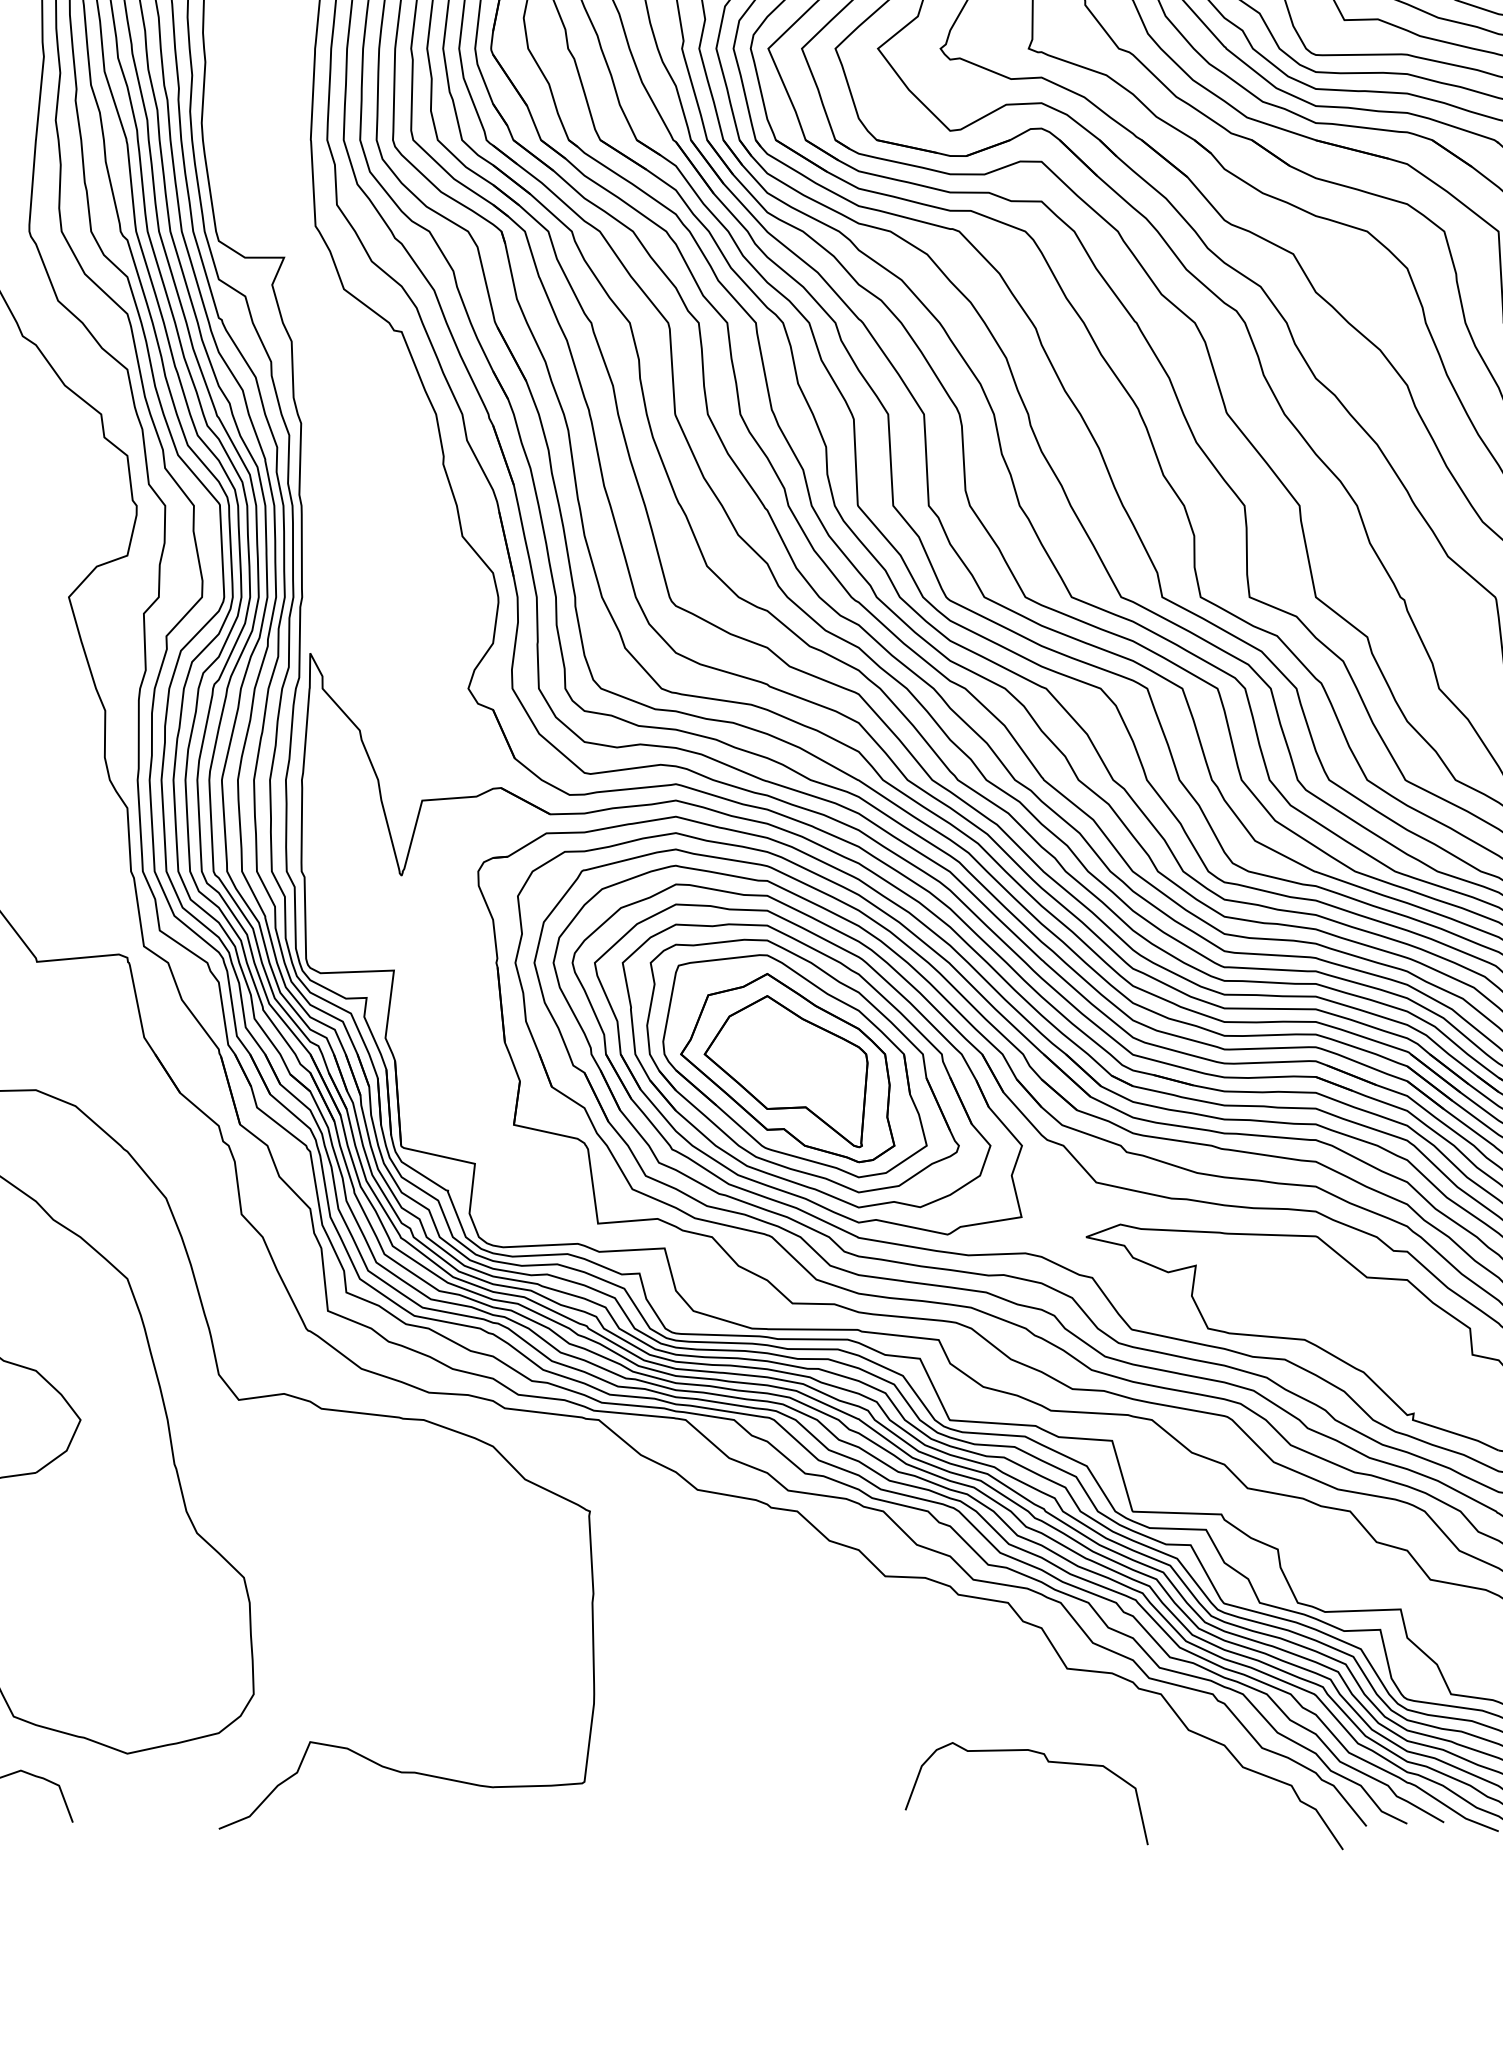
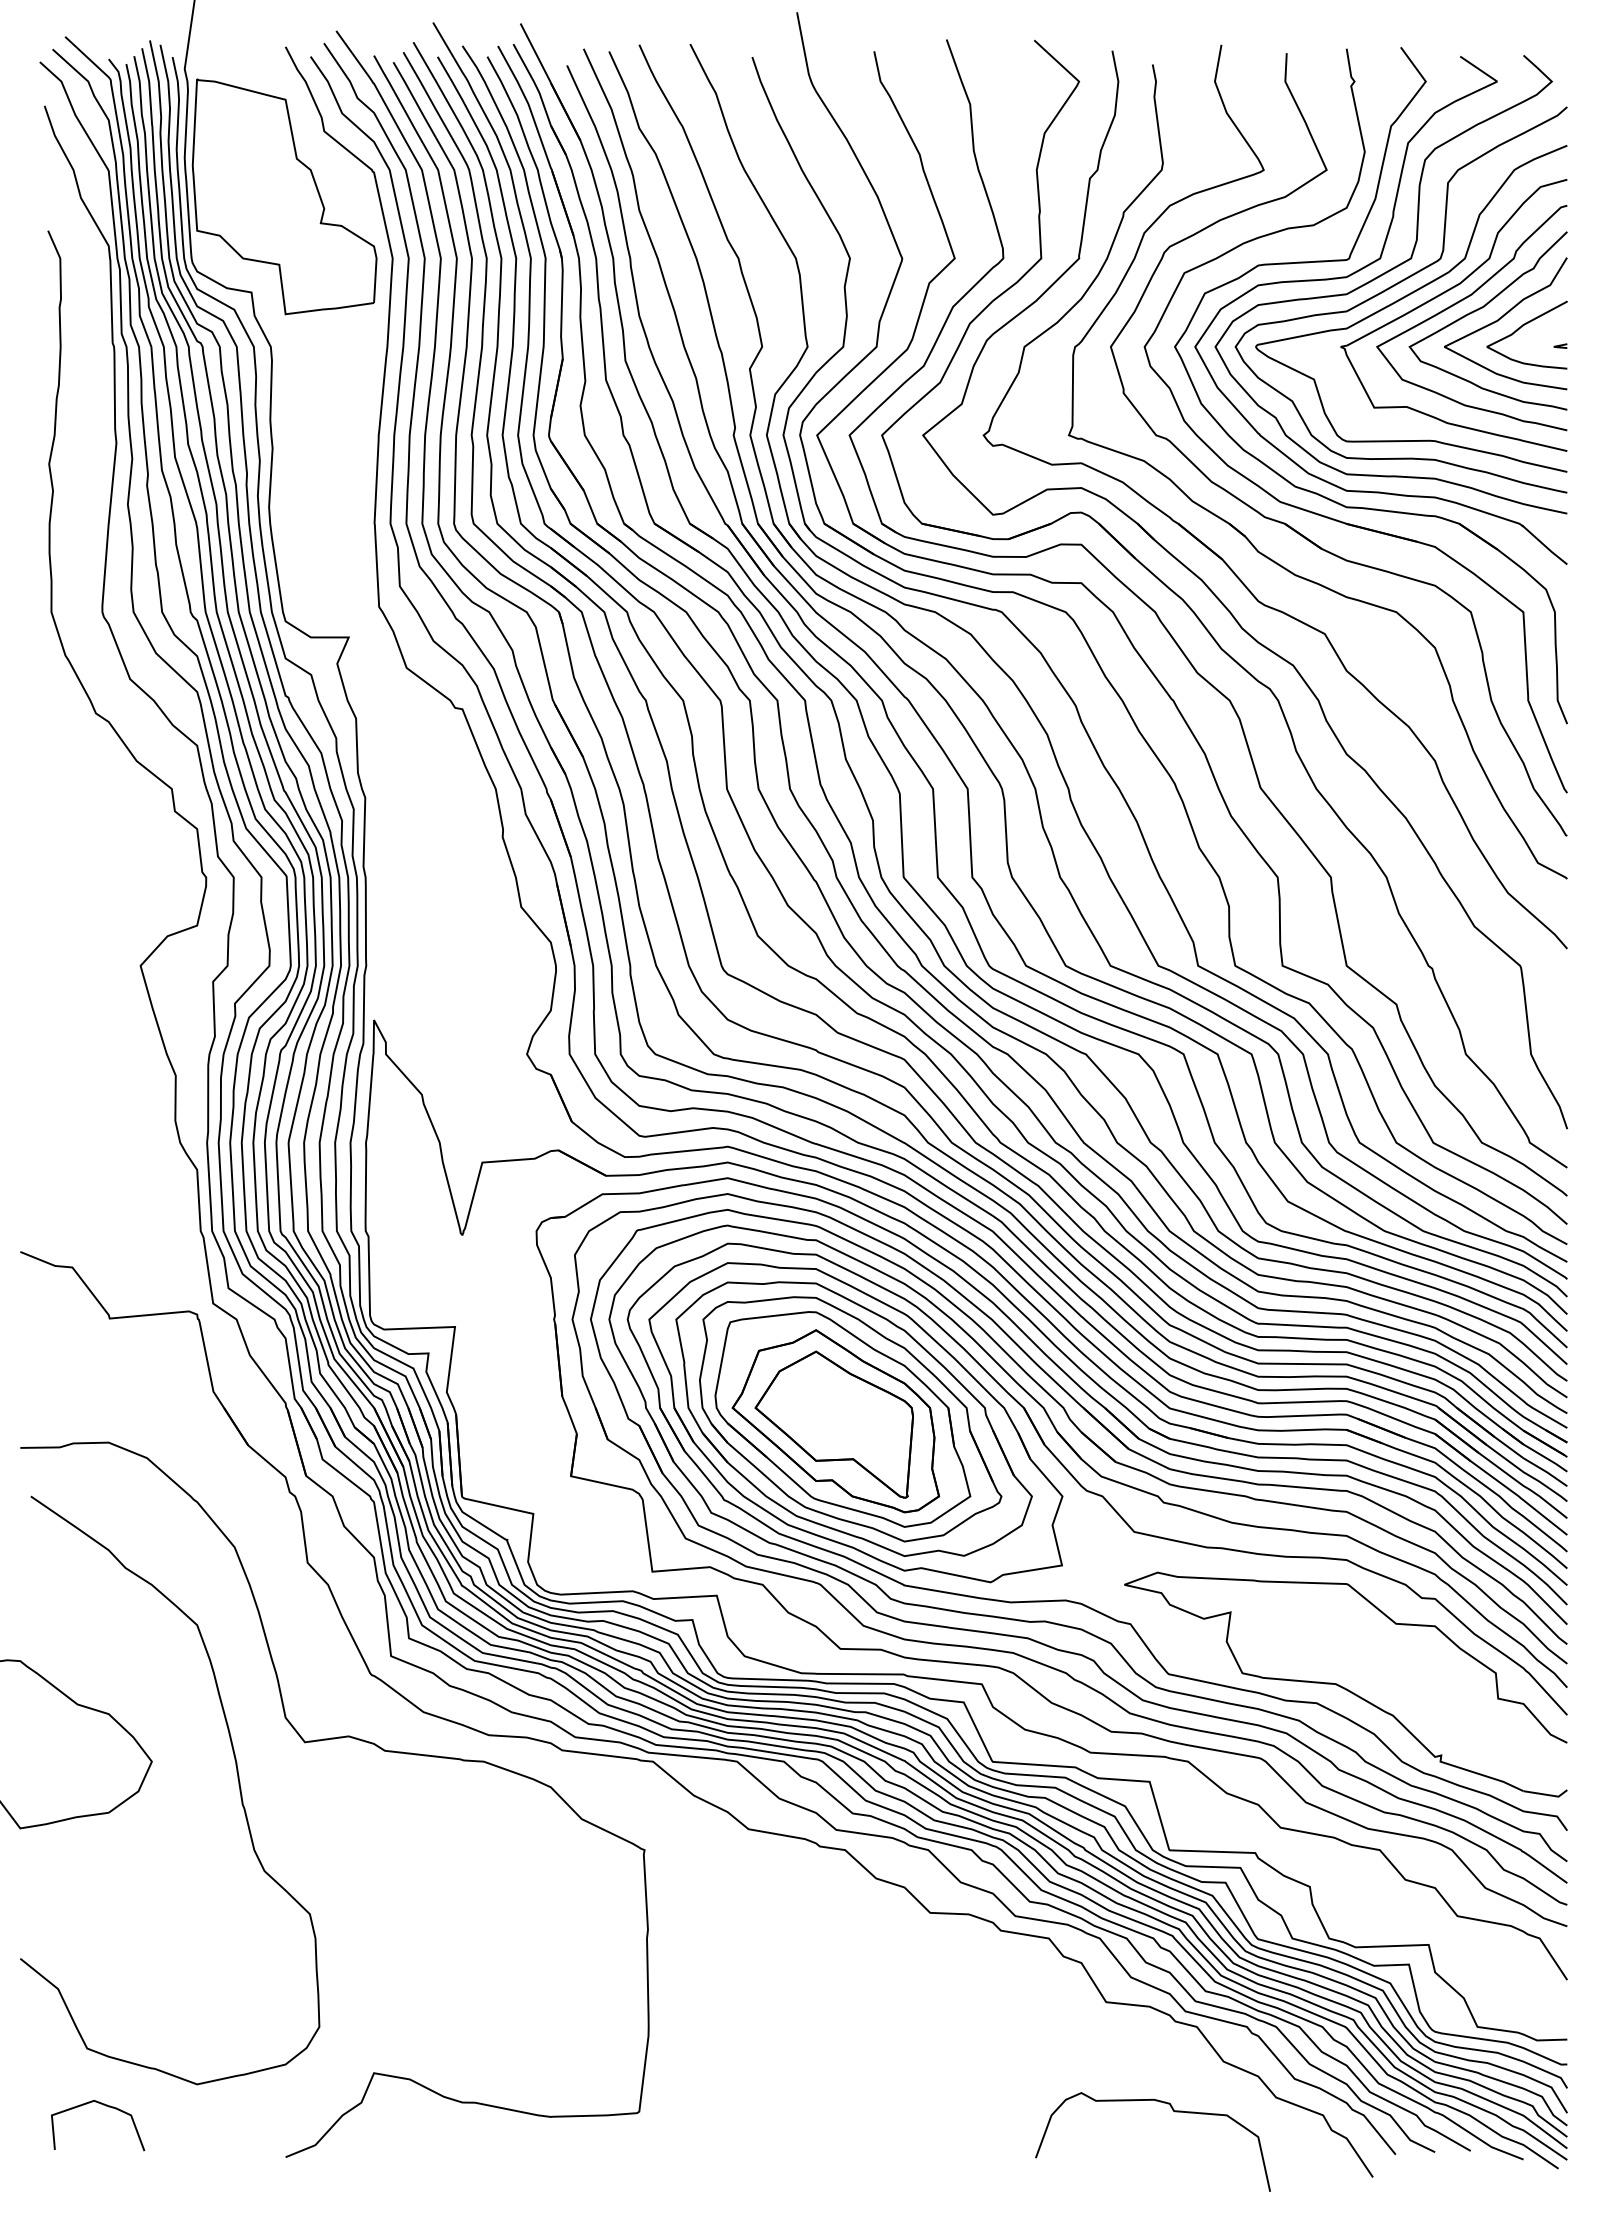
curve: (1047, 1762) -> (1173, 2111), moved

